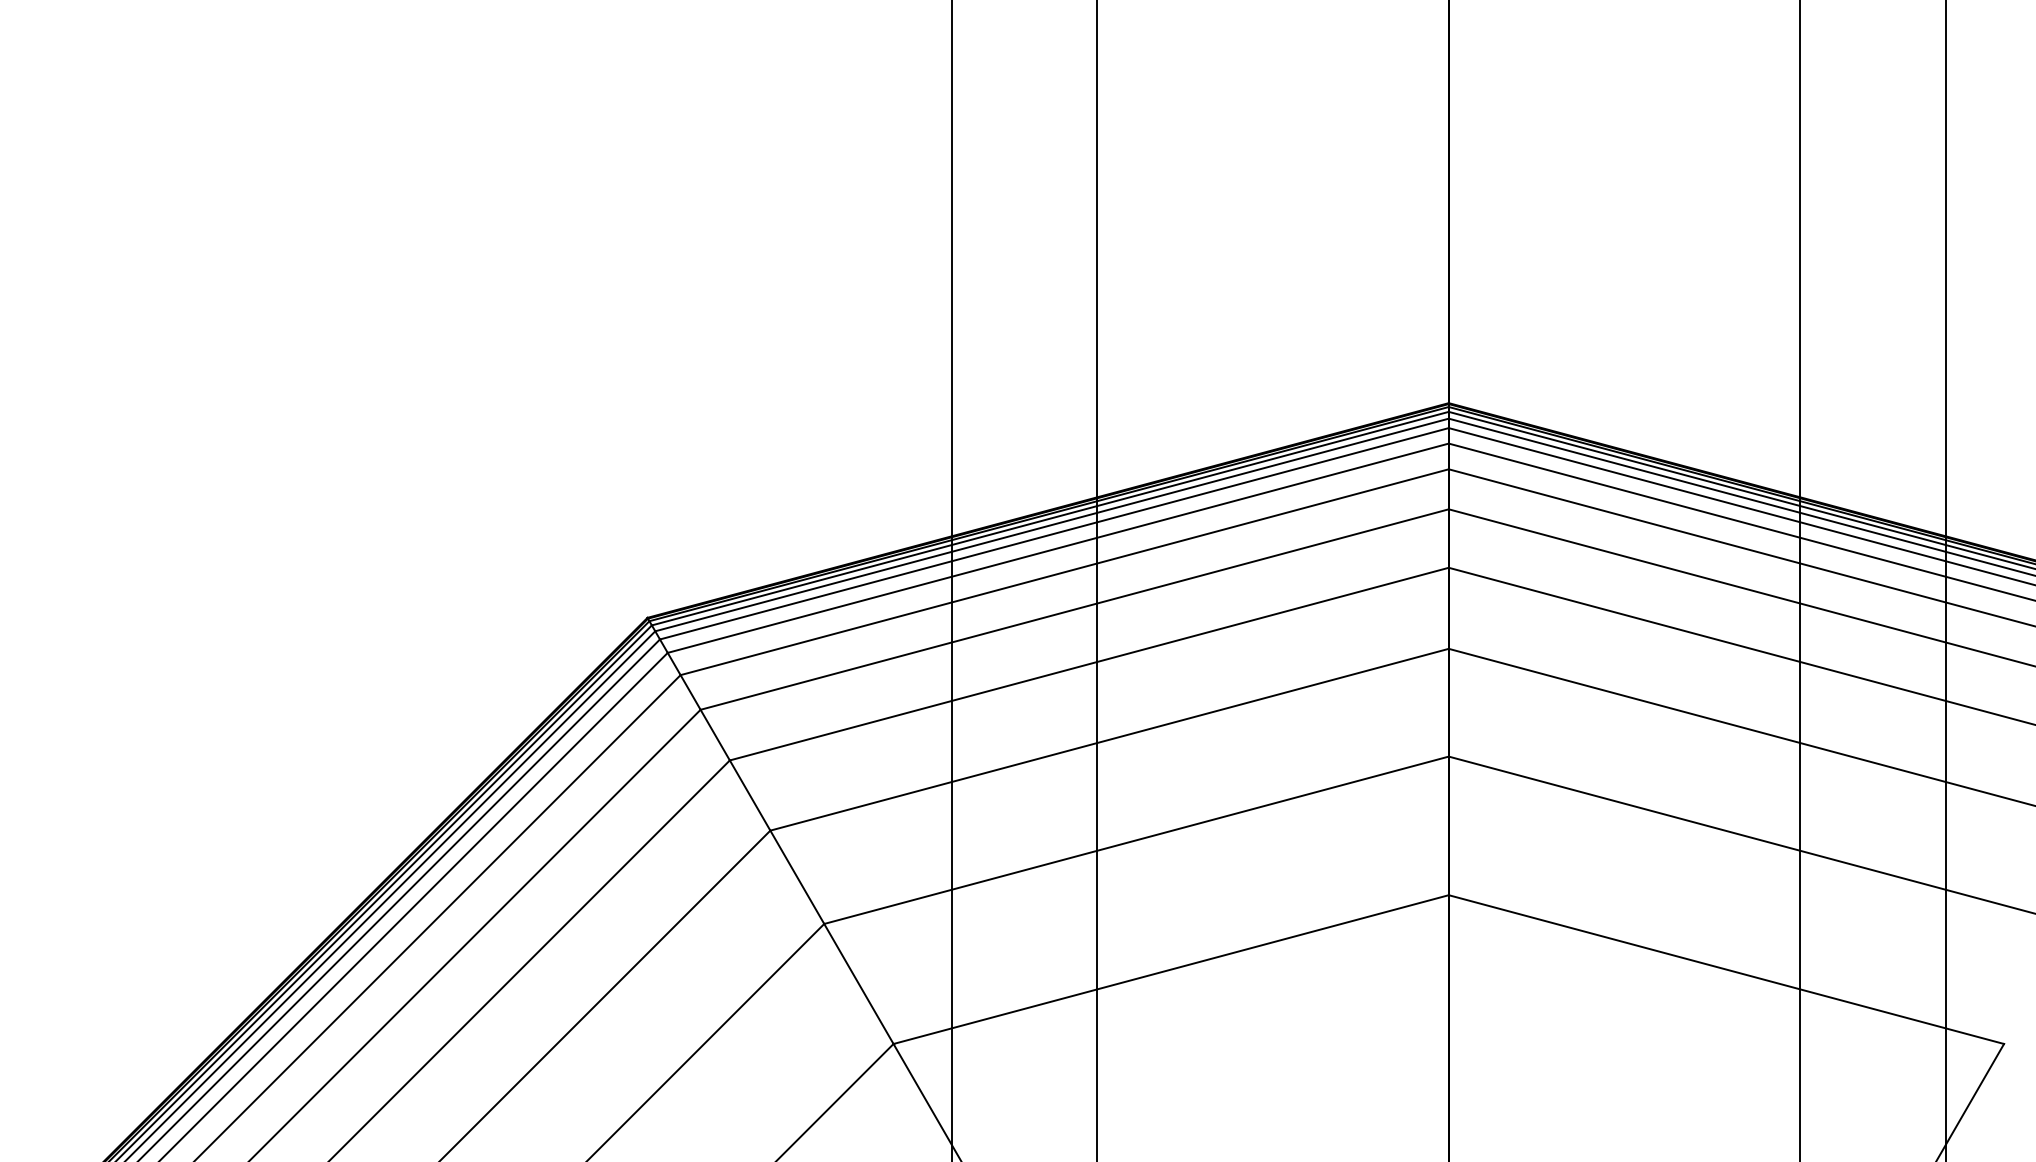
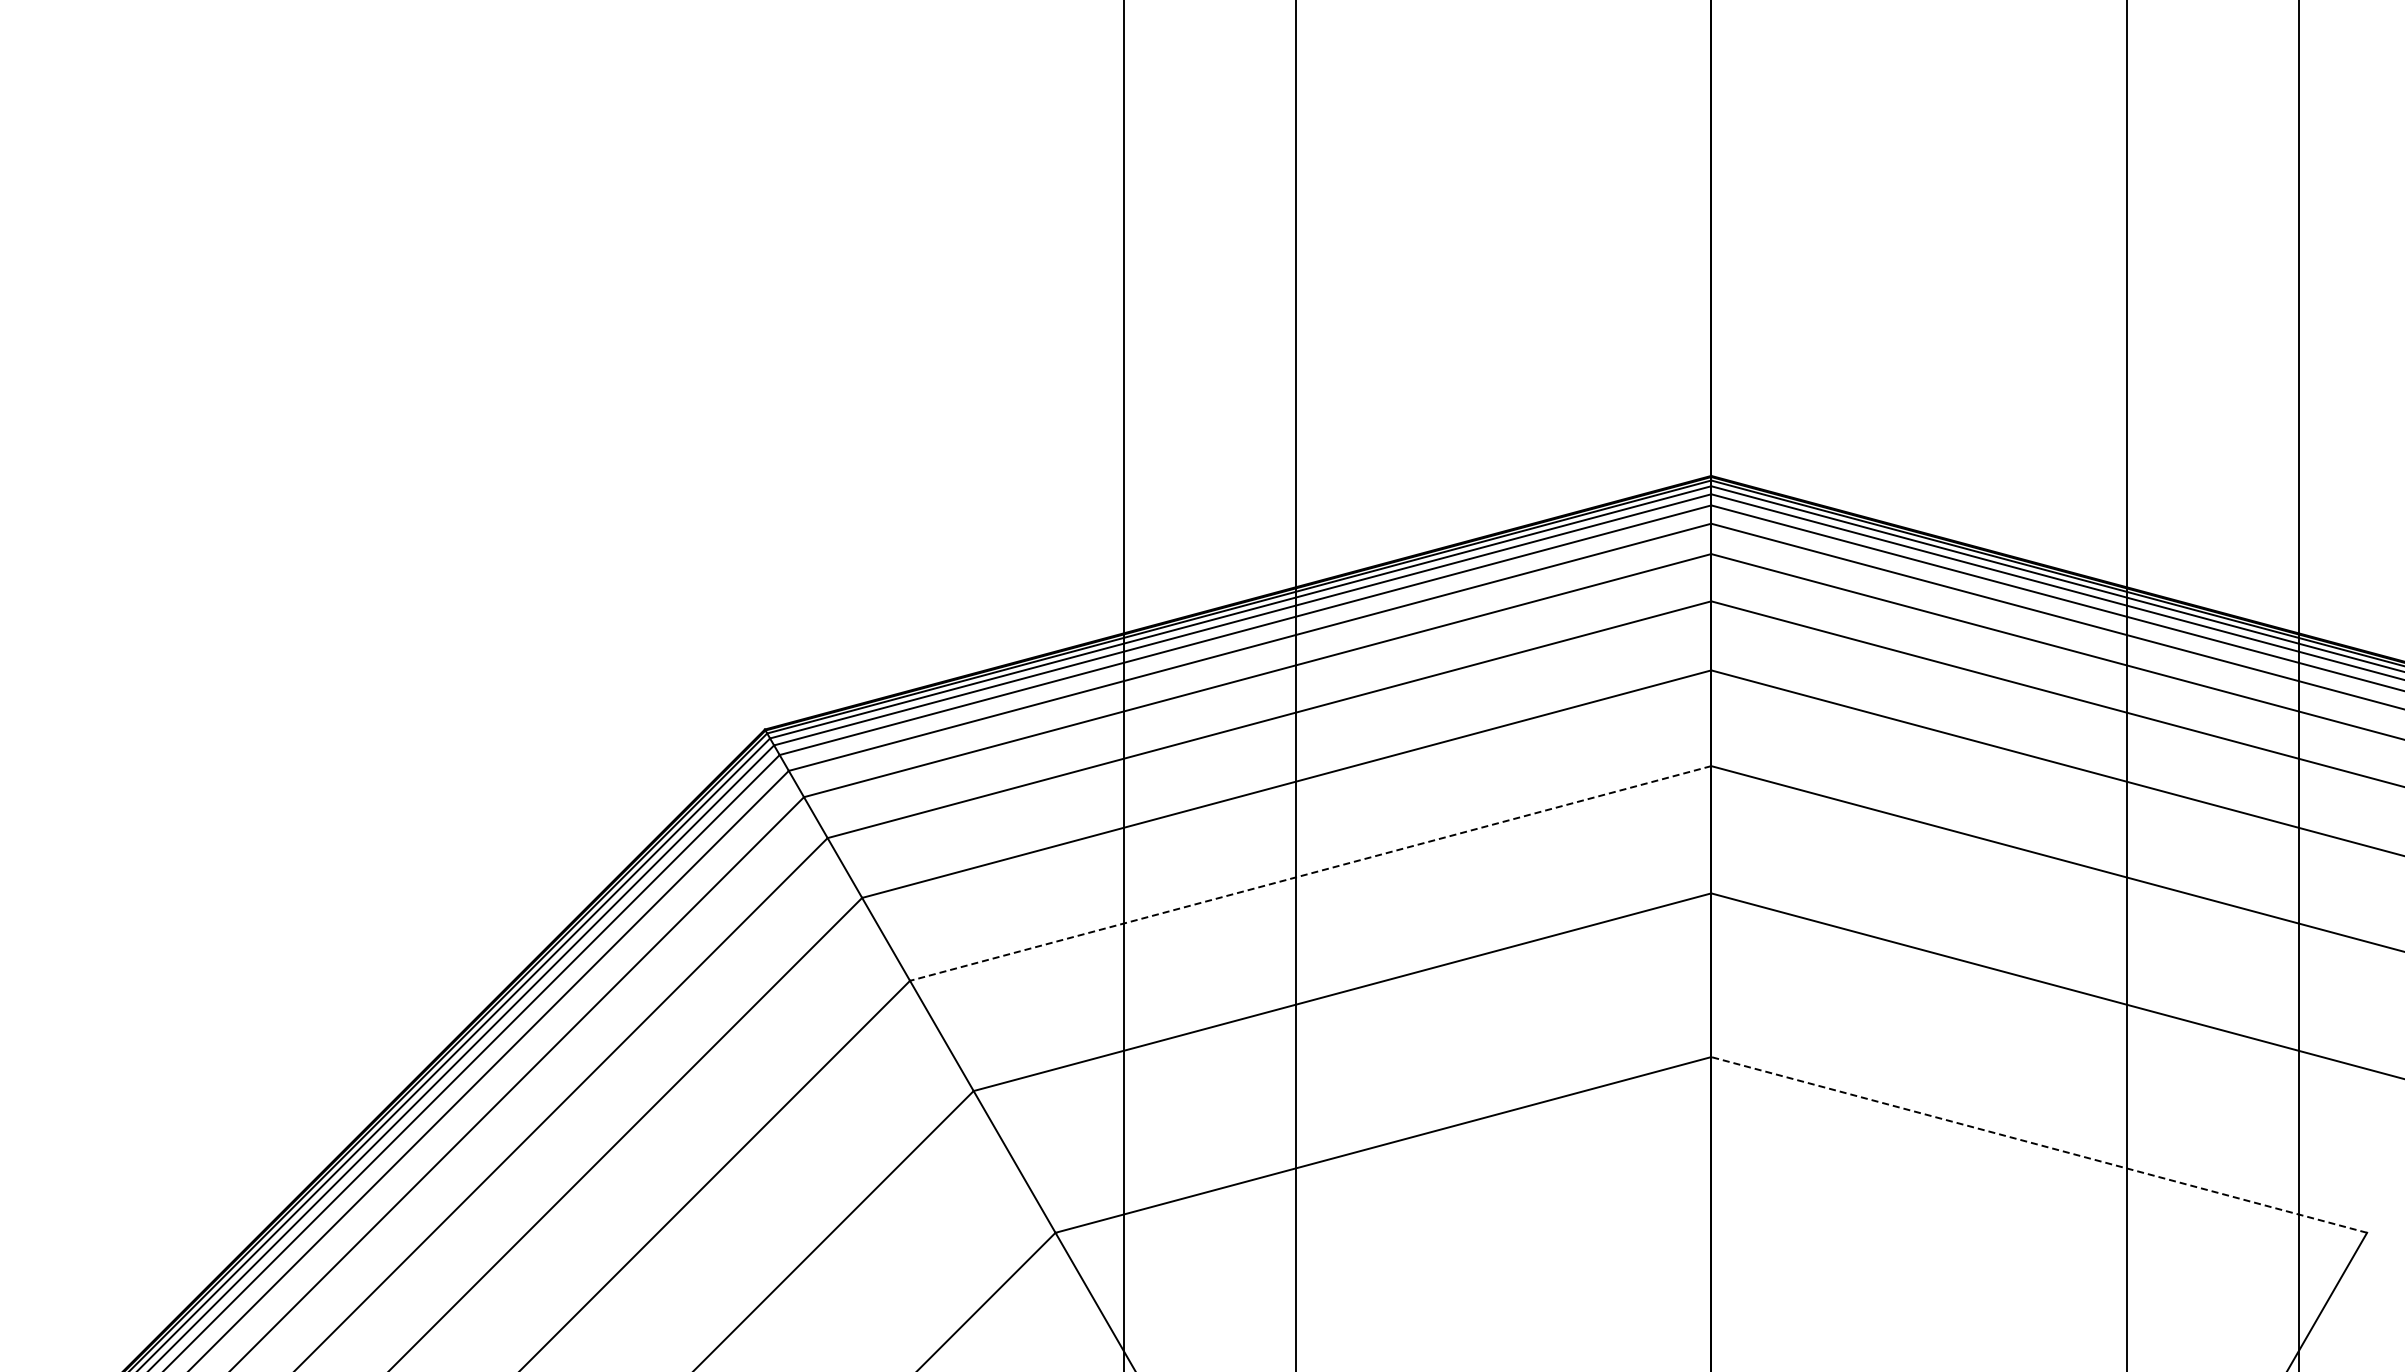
line: (1109, 739) -> (1310, 873), solid -> dashed
line: (1725, 969) -> (2038, 1144), solid -> dashed

